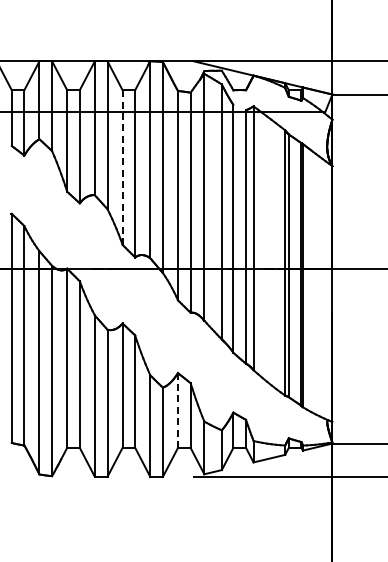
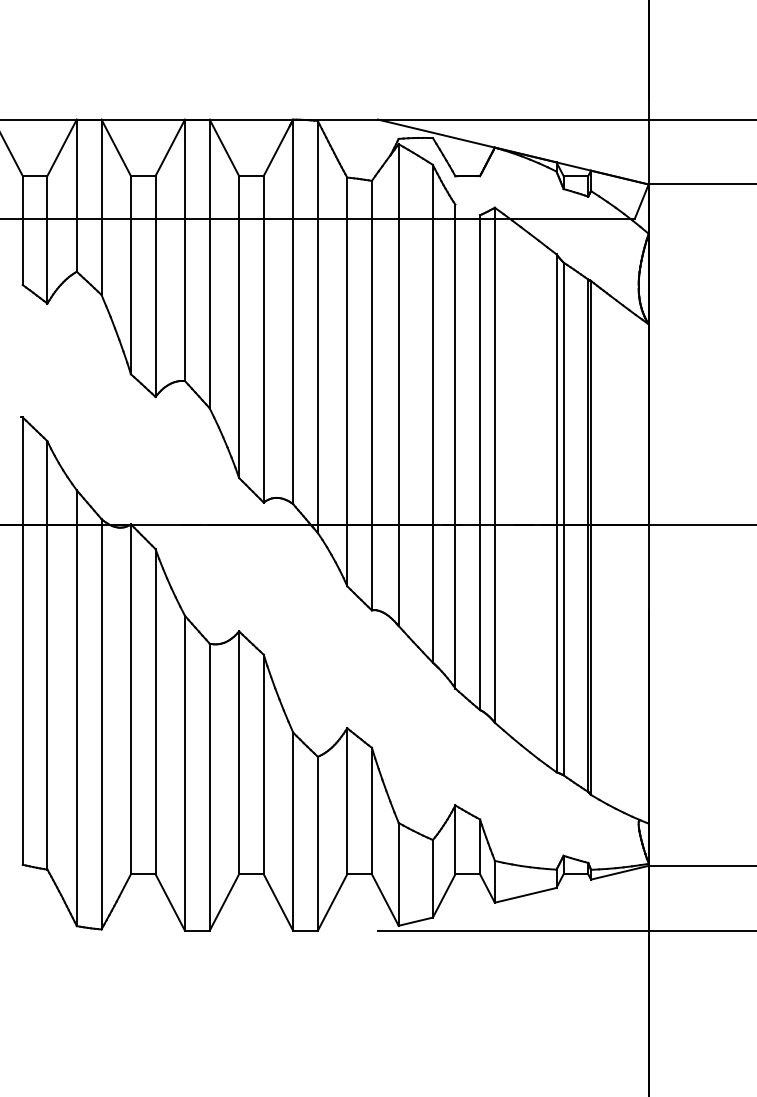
line: (122, 167) -> (238, 326), dashed -> solid
line: (177, 409) -> (346, 799), dashed -> solid

